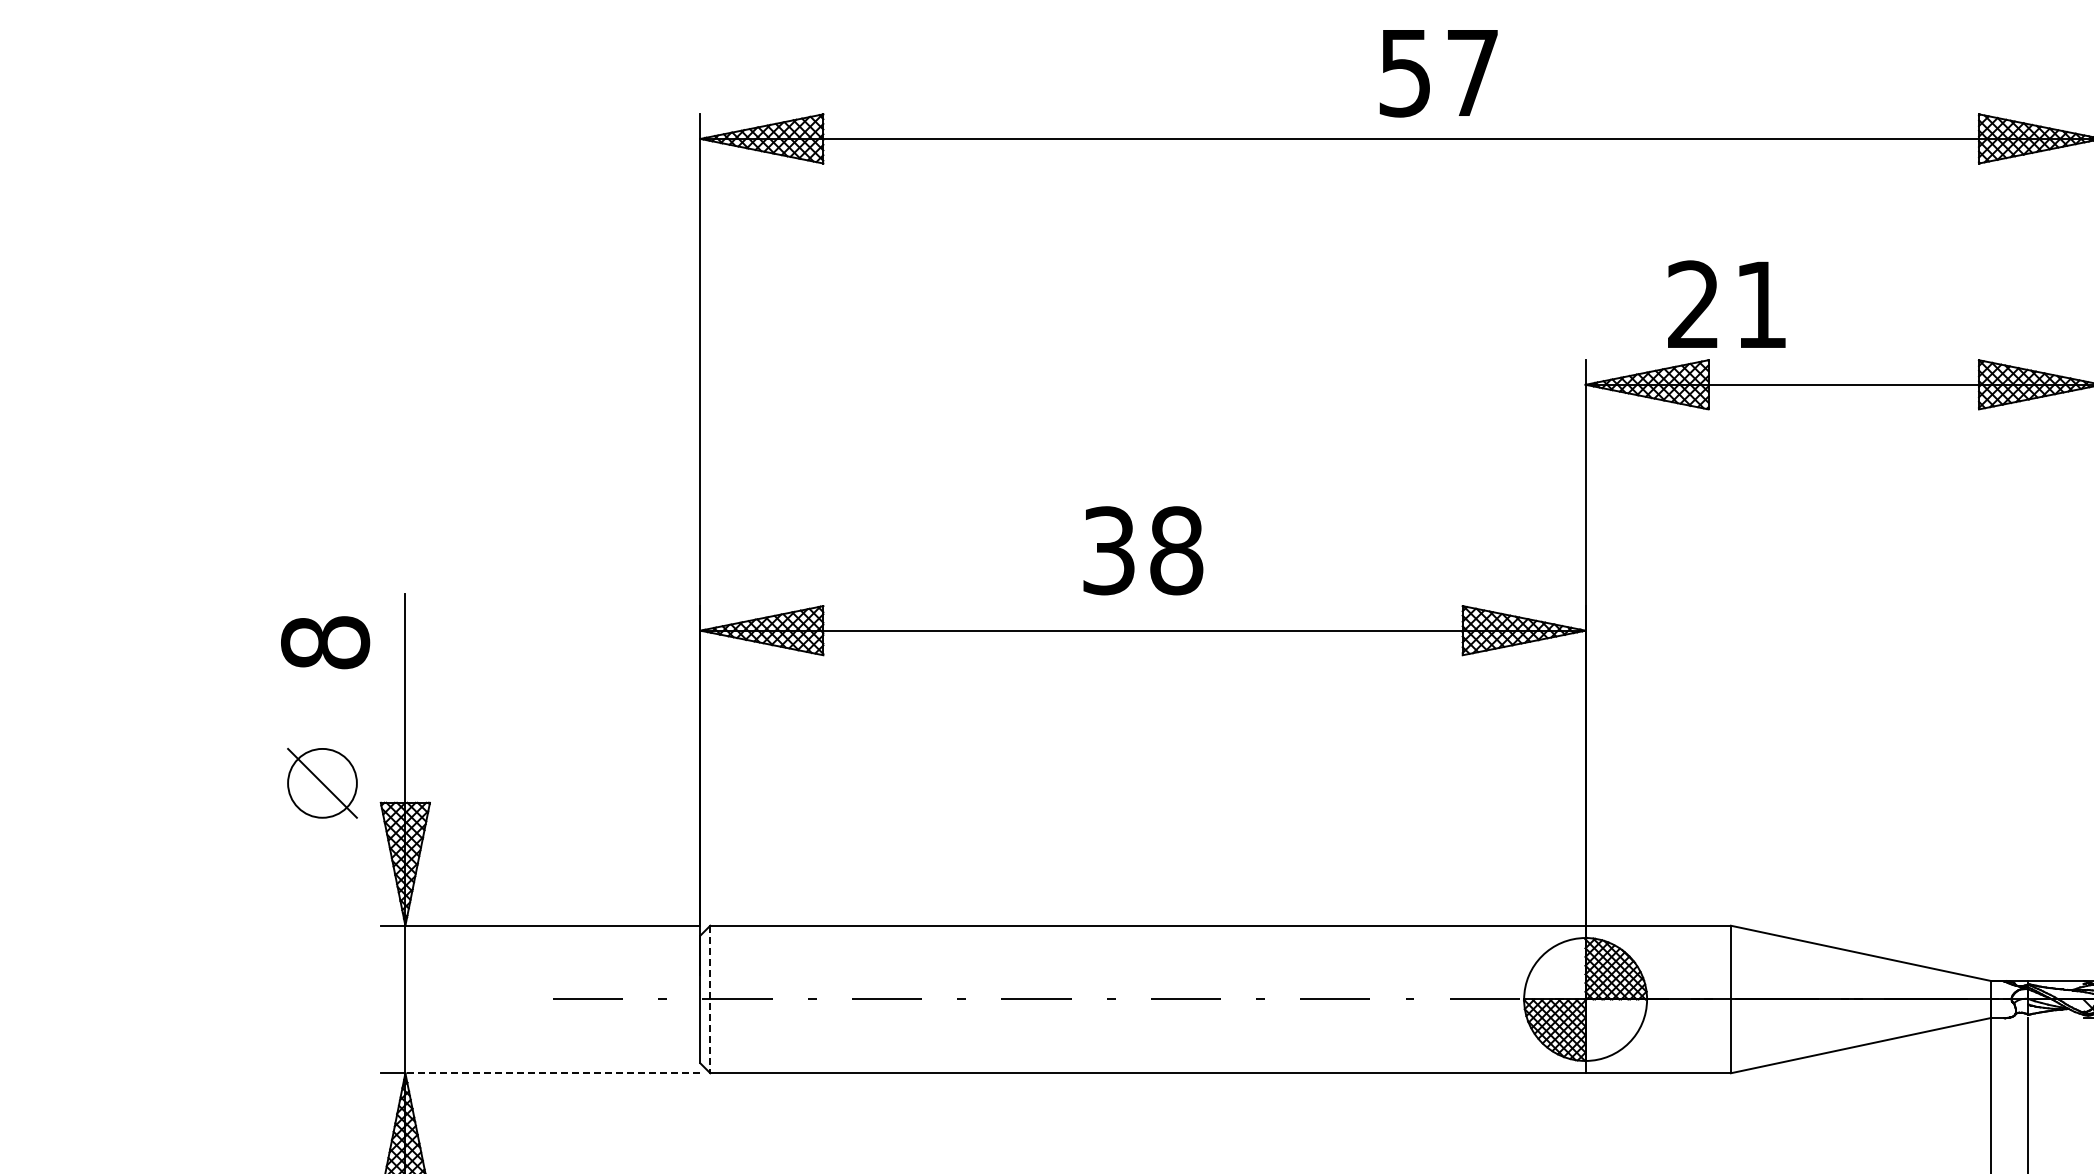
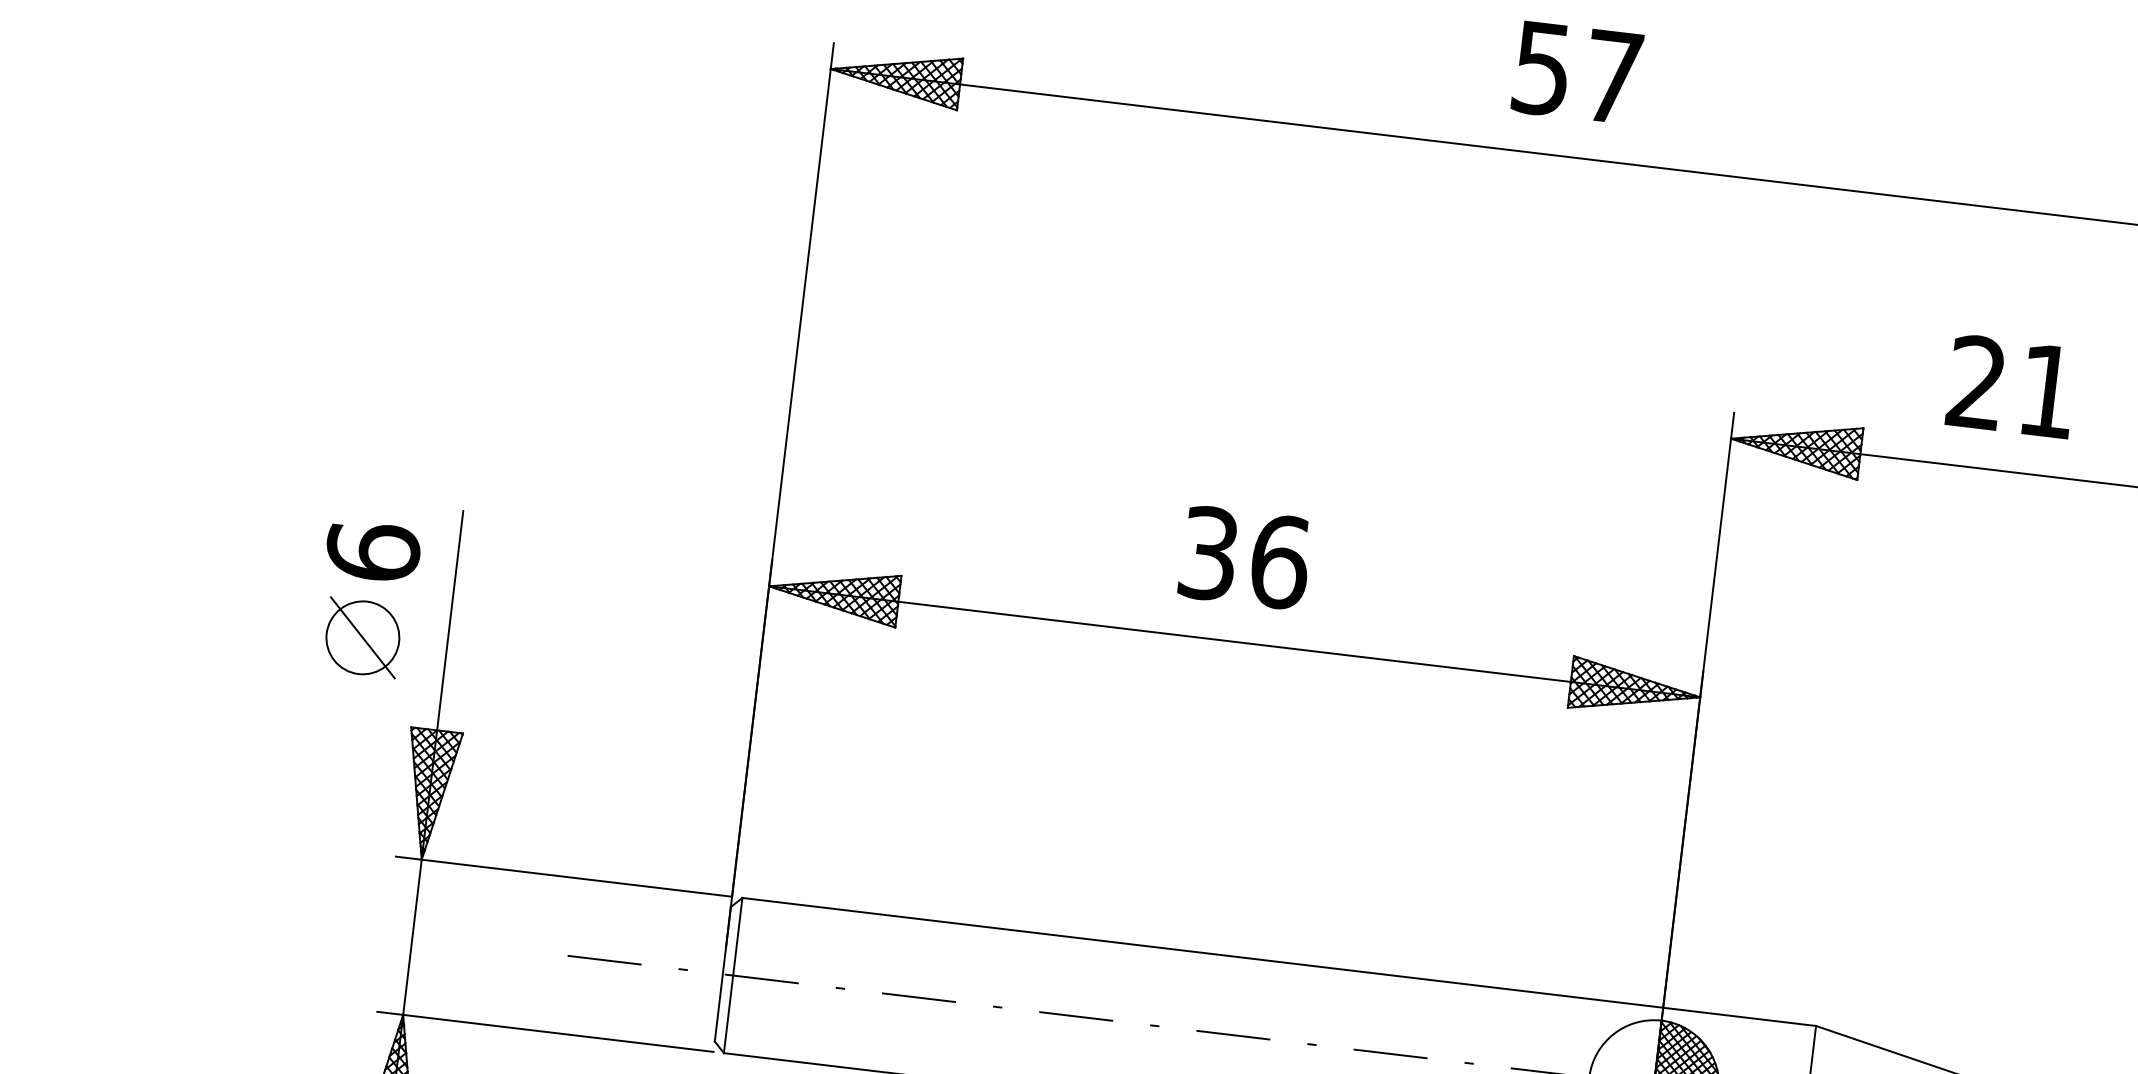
text: (1438, 73) -> (1577, 73), moved
text: (1726, 303) -> (2011, 385), moved
text: (1176, 550) -> (1279, 561), 38 -> 36
text: (325, 642) -> (373, 551), 8 -> 6
part: (322, 782) -> (363, 636), moved
line: (710, 999) -> (733, 975), dashed -> solid
line: (552, 1073) -> (557, 1033), dashed -> solid

